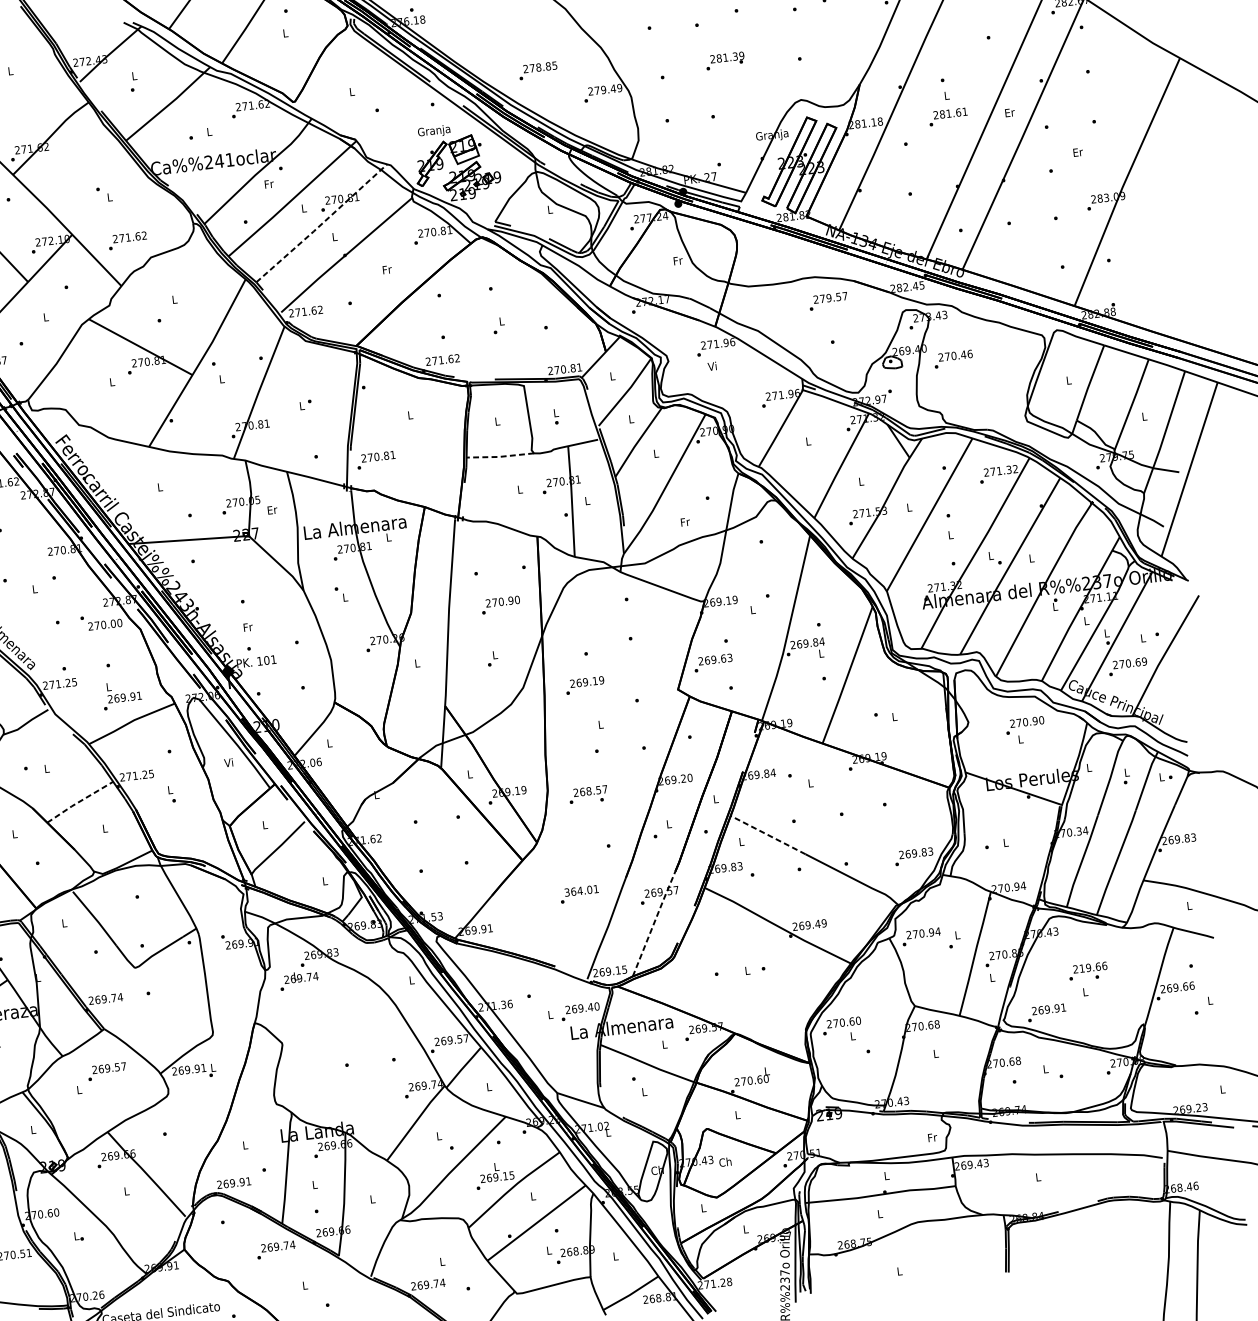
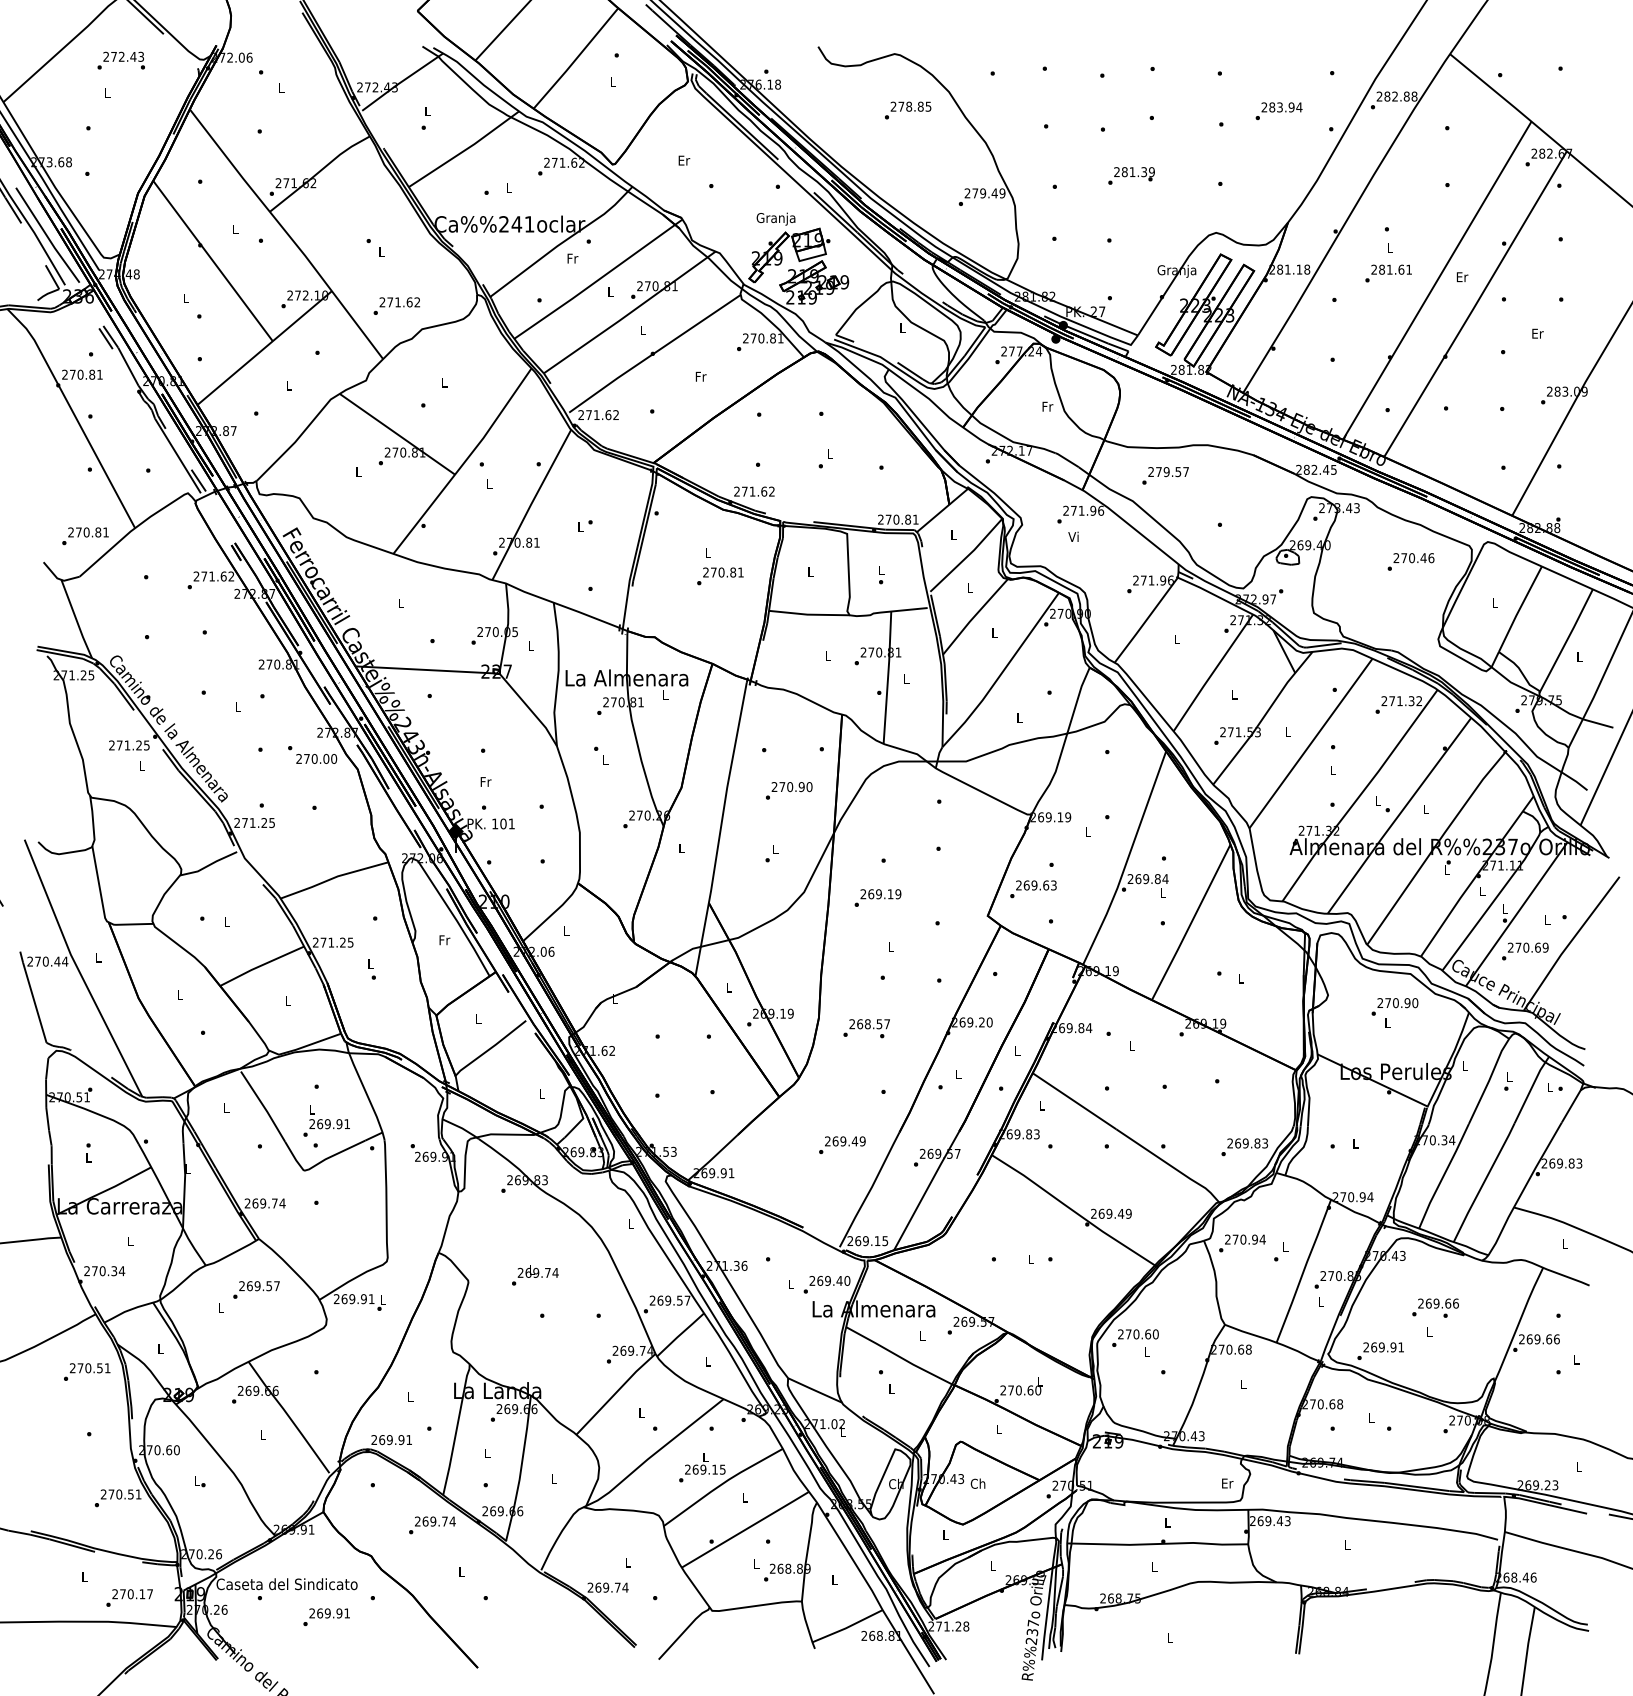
text: (538, 70) -> (908, 110), moved
text: (352, 91) -> (684, 160), L -> Er
line: (321, 224) -> (629, 313), dashed -> solid
text: (828, 301) -> (1165, 475), moved
text: (953, 358) -> (1410, 561), moved
line: (499, 456) -> (808, 614), dashed -> solid
text: (376, 460) -> (720, 576), moved
text: (272, 510) -> (531, 646), Er -> L
text: (685, 521) -> (1019, 717), Fr -> L
text: (121, 694) -> (326, 1120), moved
text: (229, 763) -> (444, 940), Vi -> Fr
line: (79, 801) -> (261, 965), dashed -> solid
line: (768, 834) -> (1074, 1100), dashed -> solid
text: (581, 890) -> (845, 1141), 364.01 -> 269.49
line: (654, 922) -> (927, 1189), dashed -> solid
text: (1081, 968) -> (1428, 1303), 219.66 -> 269.66
text: (299, 980) -> (535, 1275), moved
text: (932, 1137) -> (1227, 1483), Fr -> Er

